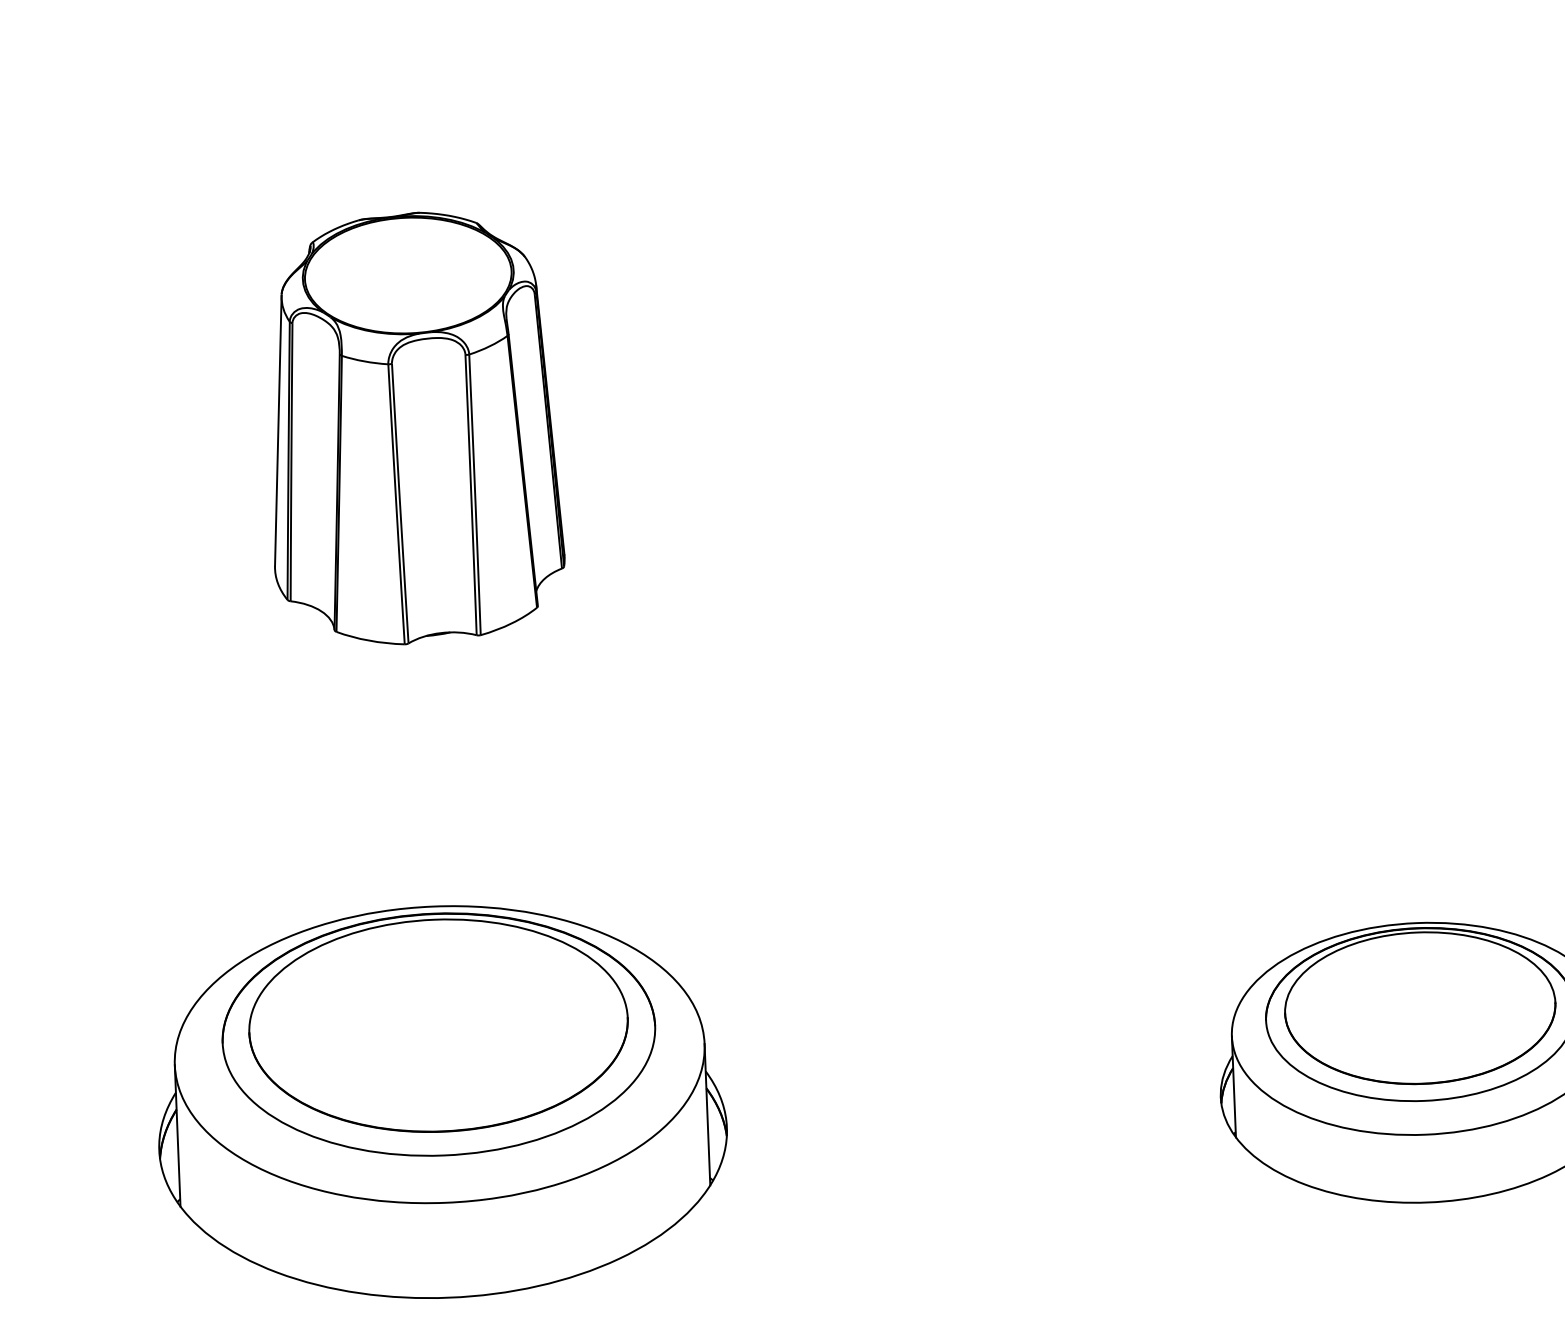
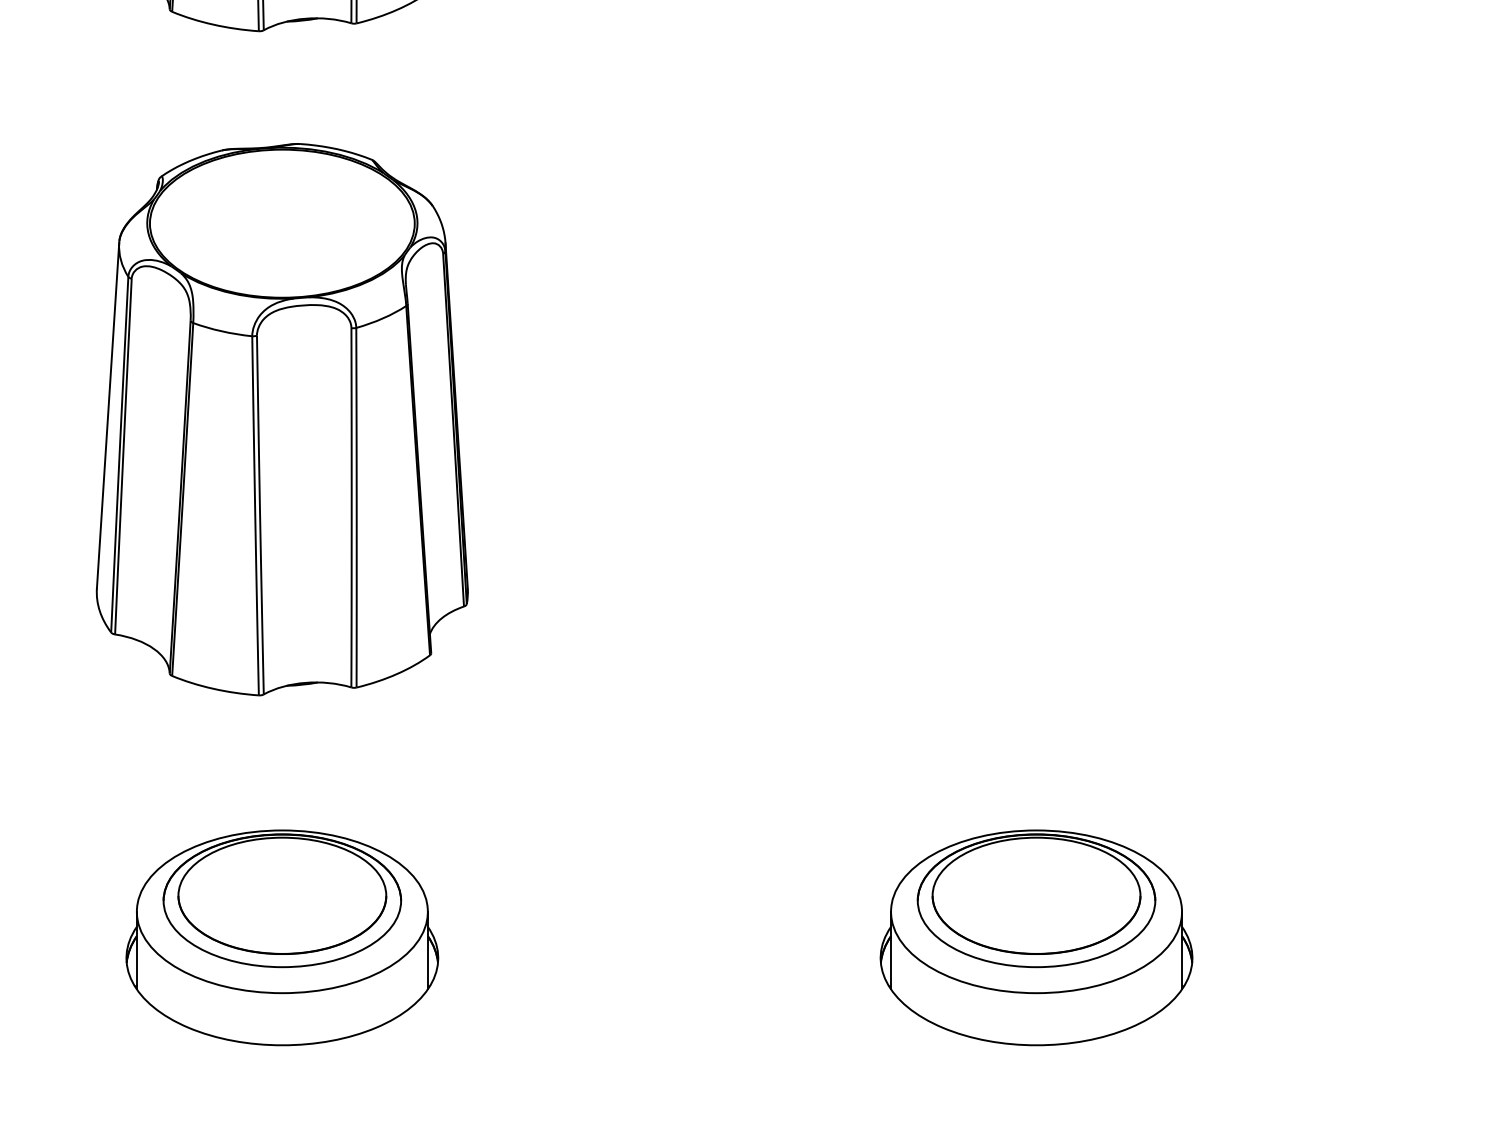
part: (413, 428) -> (281, 419), size x1.67
part: (441, 1101) -> (282, 937), size x0.71

